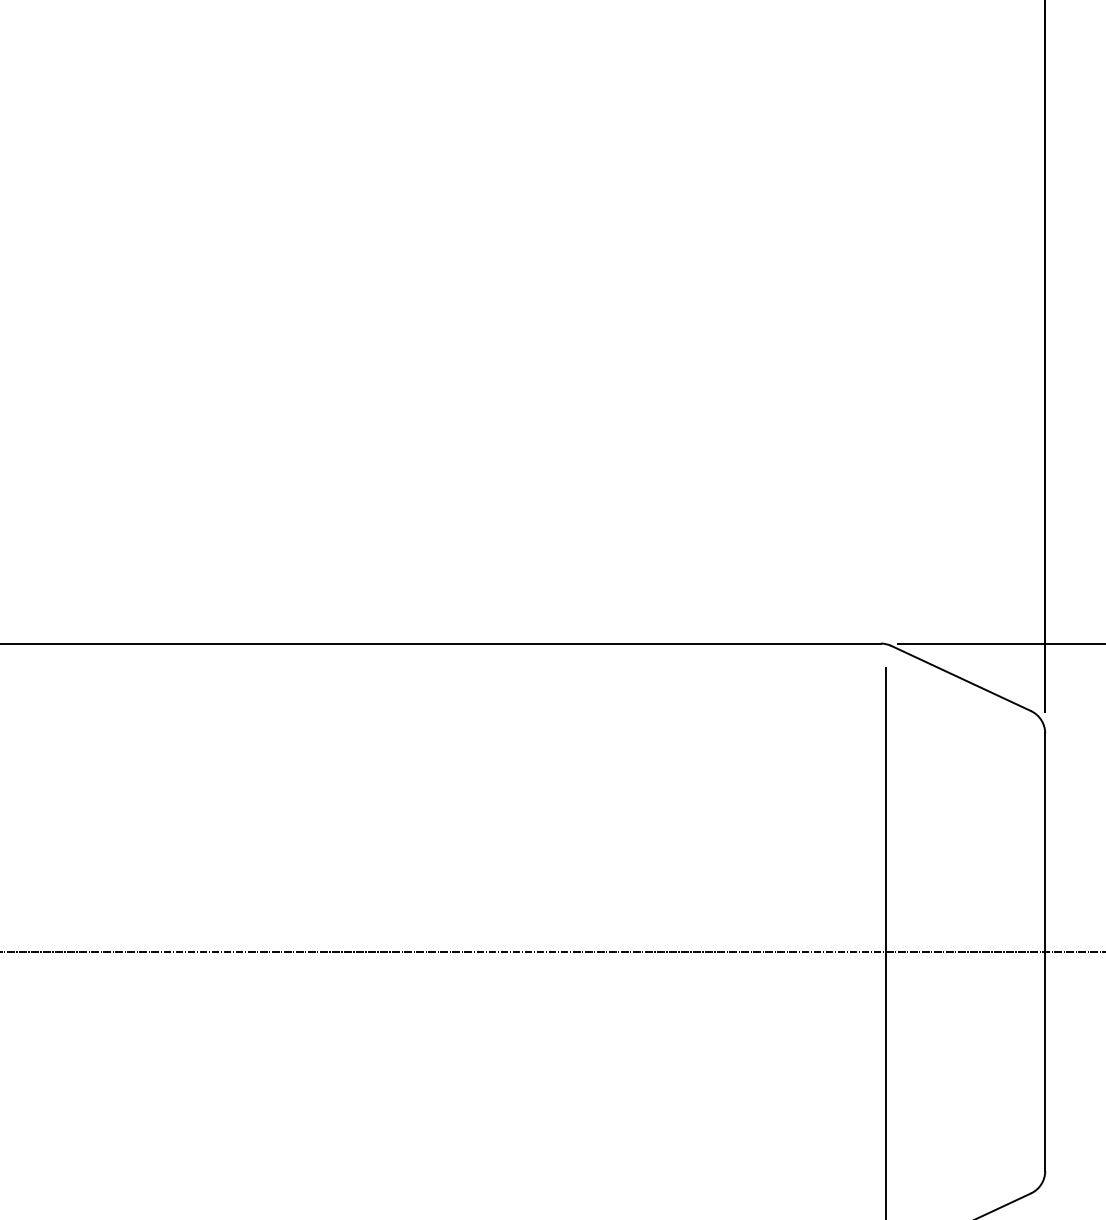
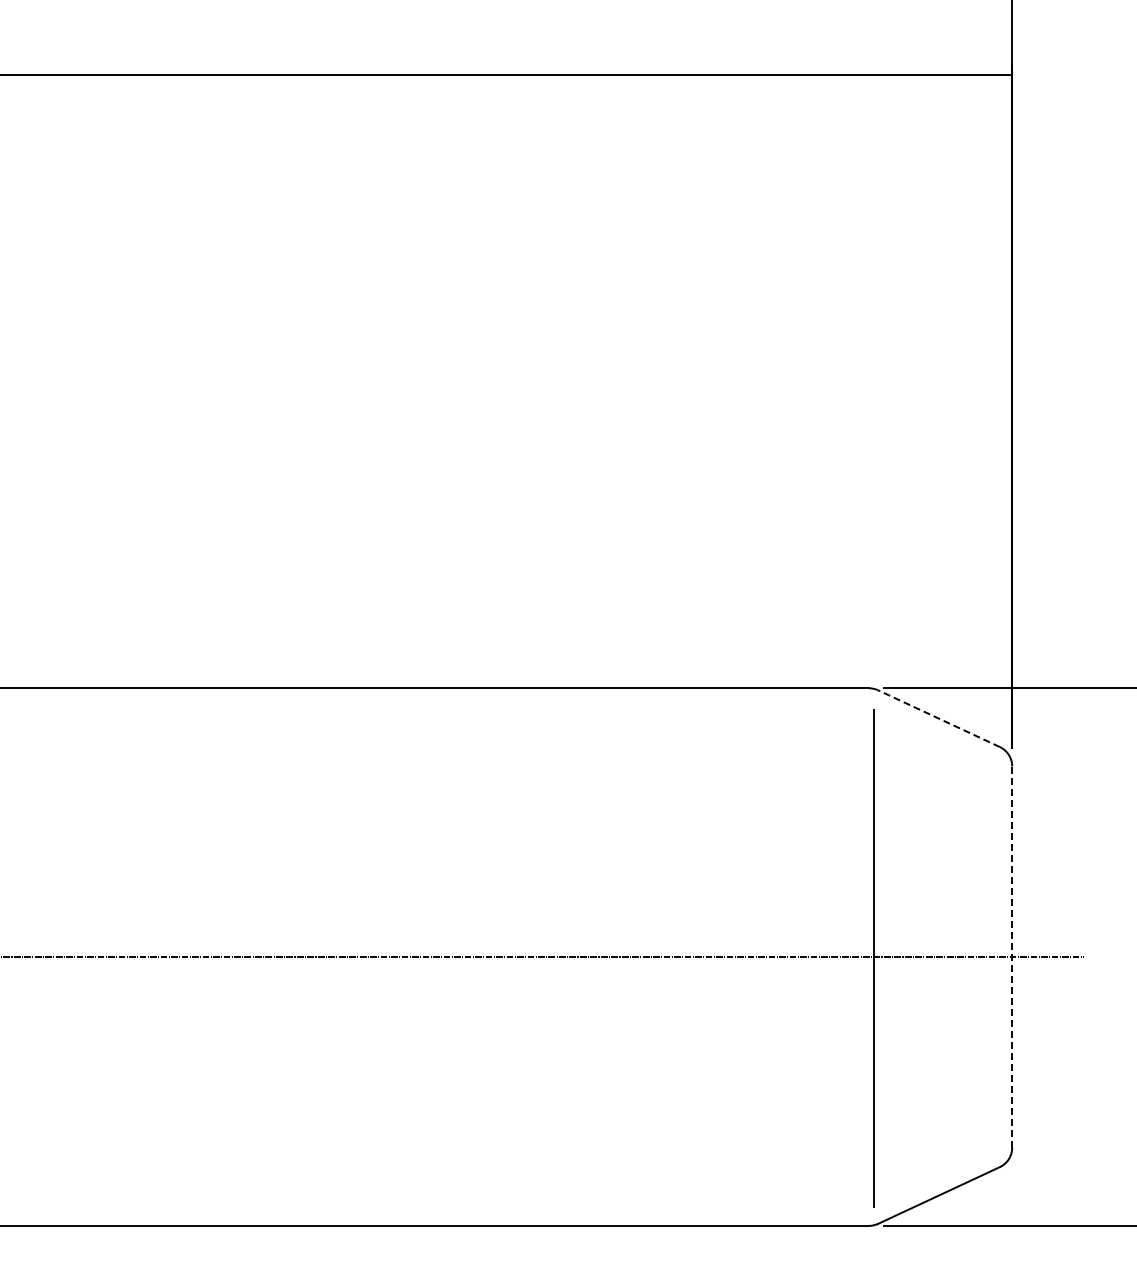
line: (960, 678) -> (938, 718), solid -> dashed
line: (1045, 952) -> (1012, 957), solid -> dashed

